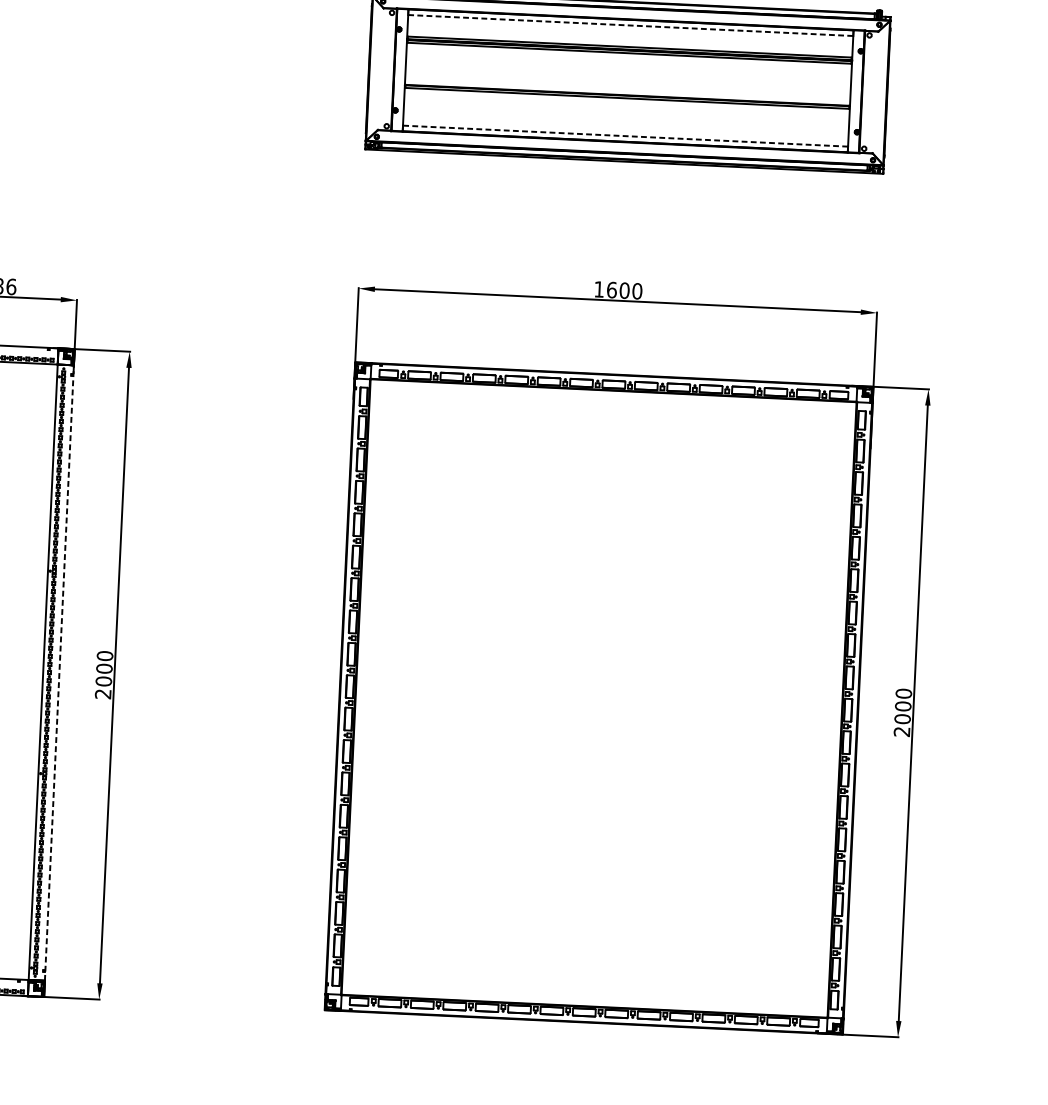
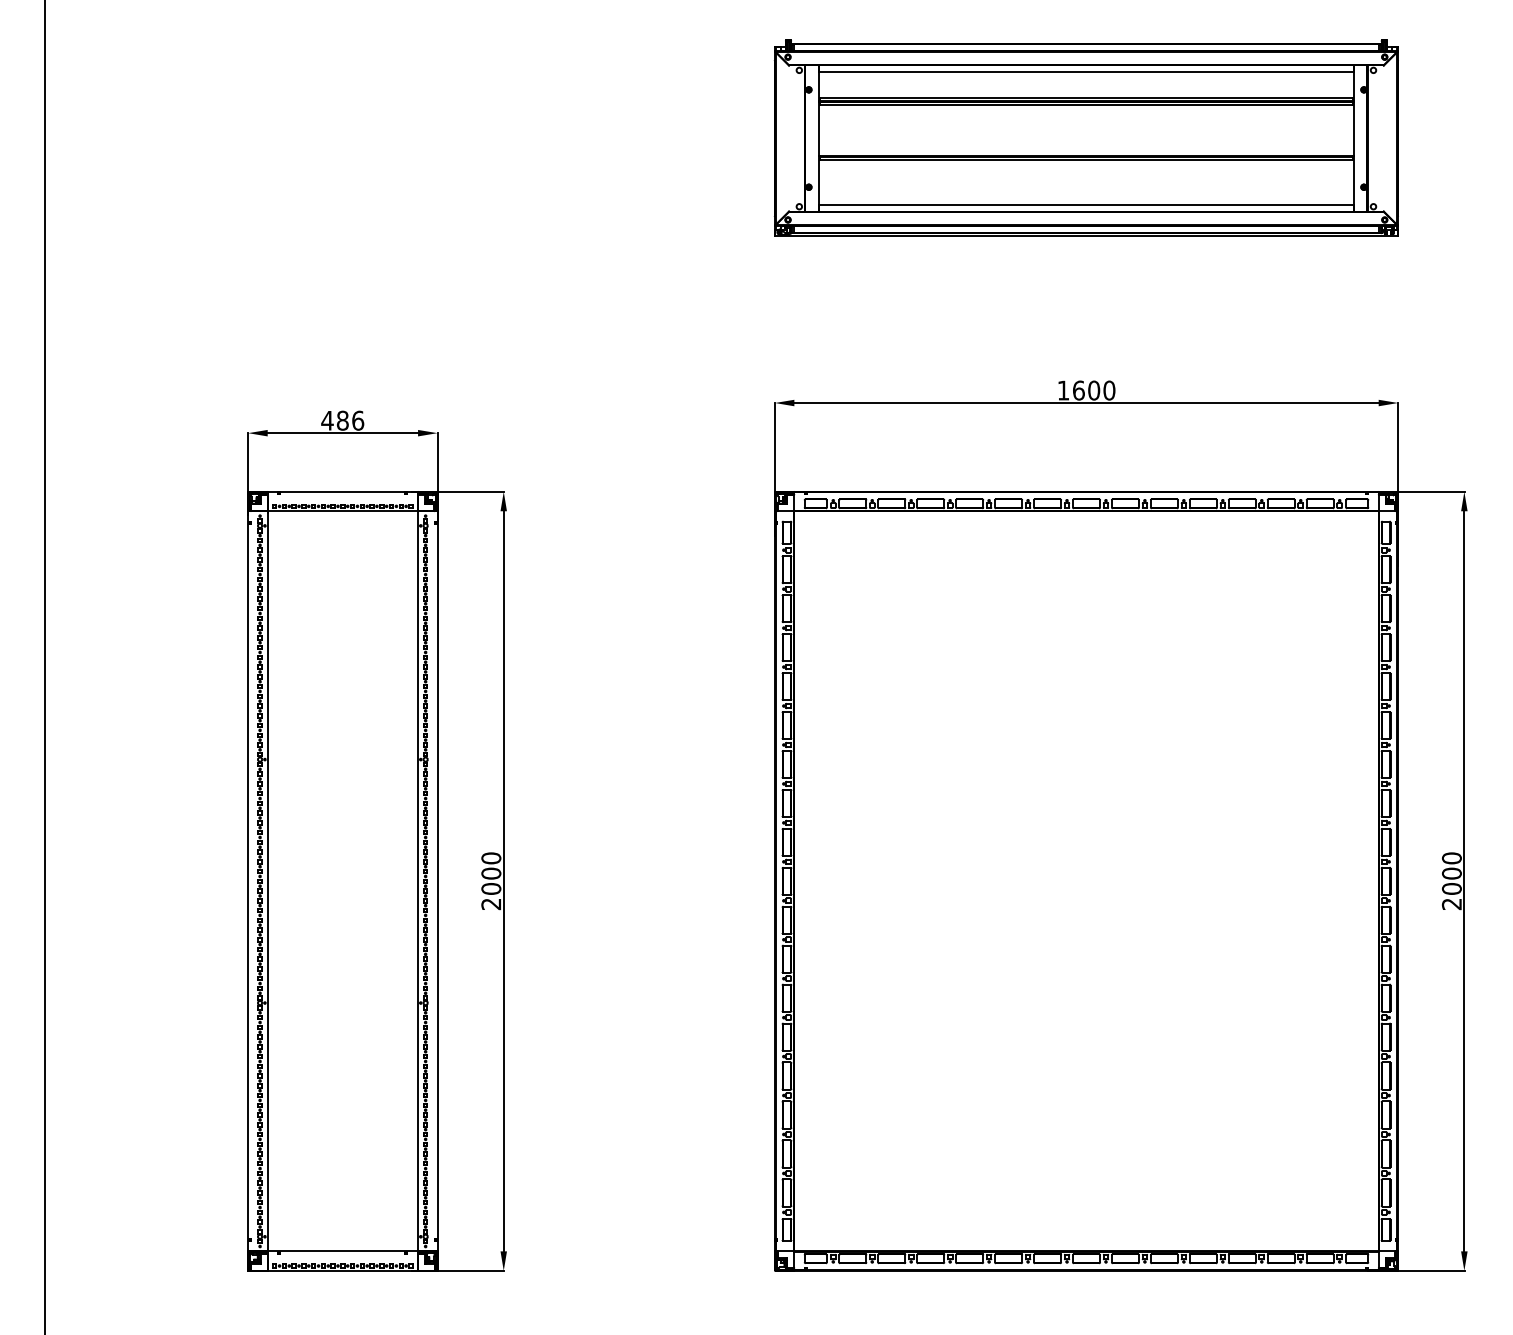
line: (630, 25) -> (1086, 72), dashed -> solid
line: (625, 136) -> (1086, 205), dashed -> solid
line: (59, 672) -> (437, 880), dashed -> solid

